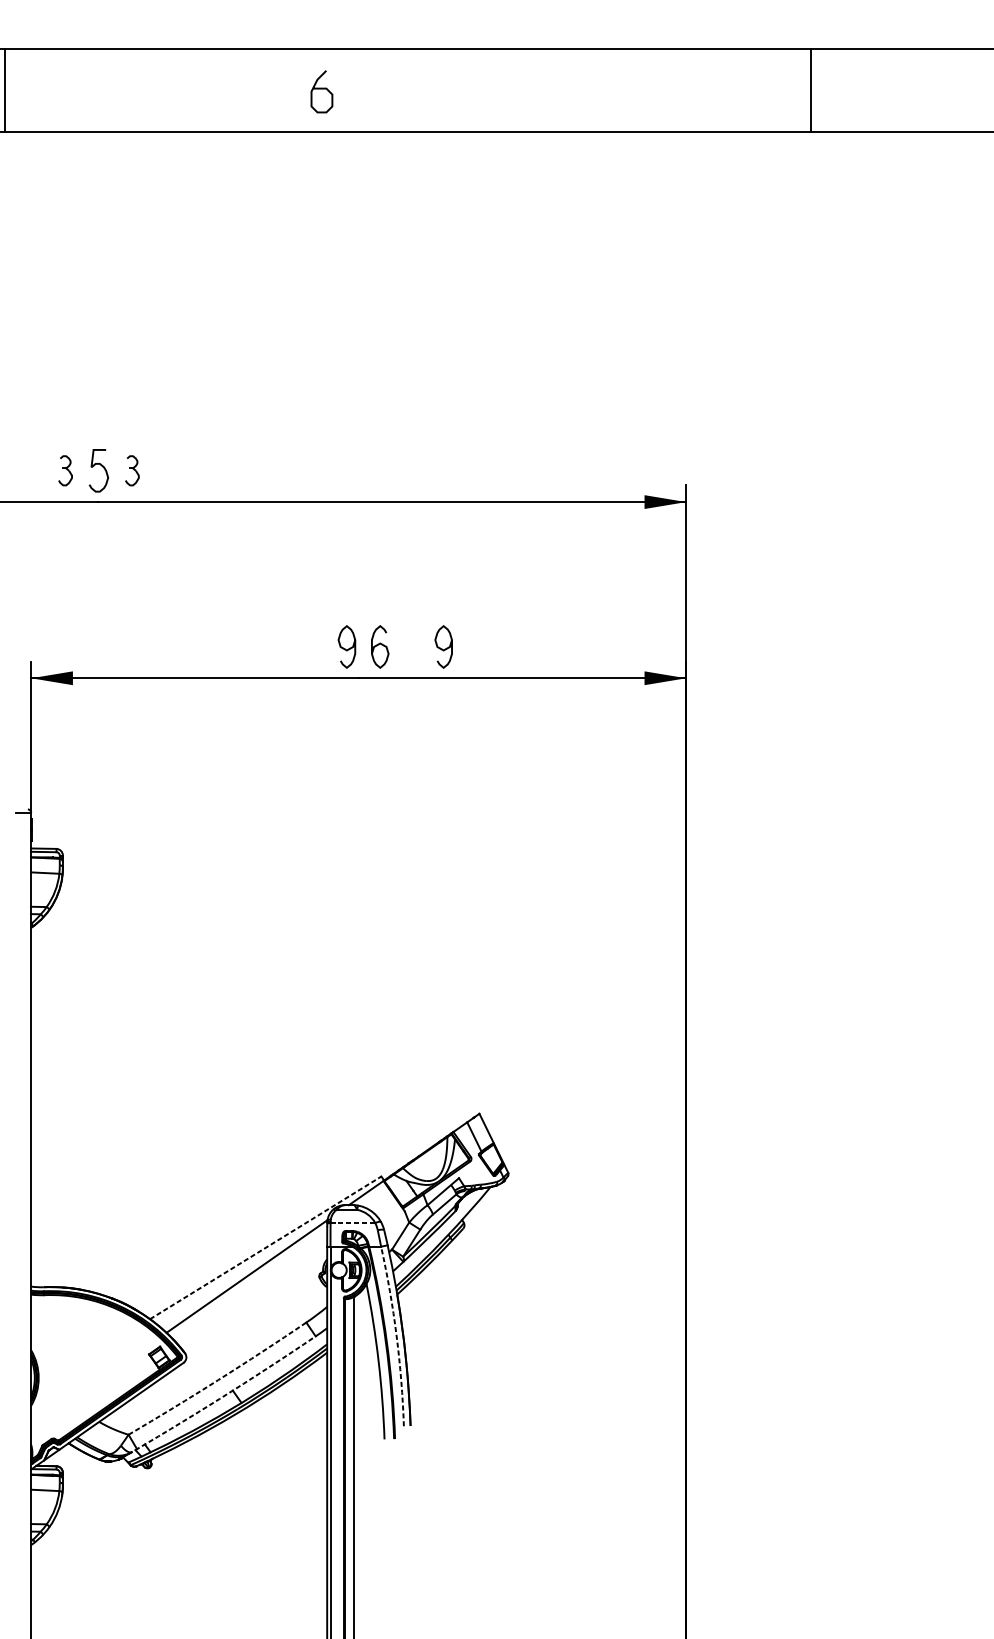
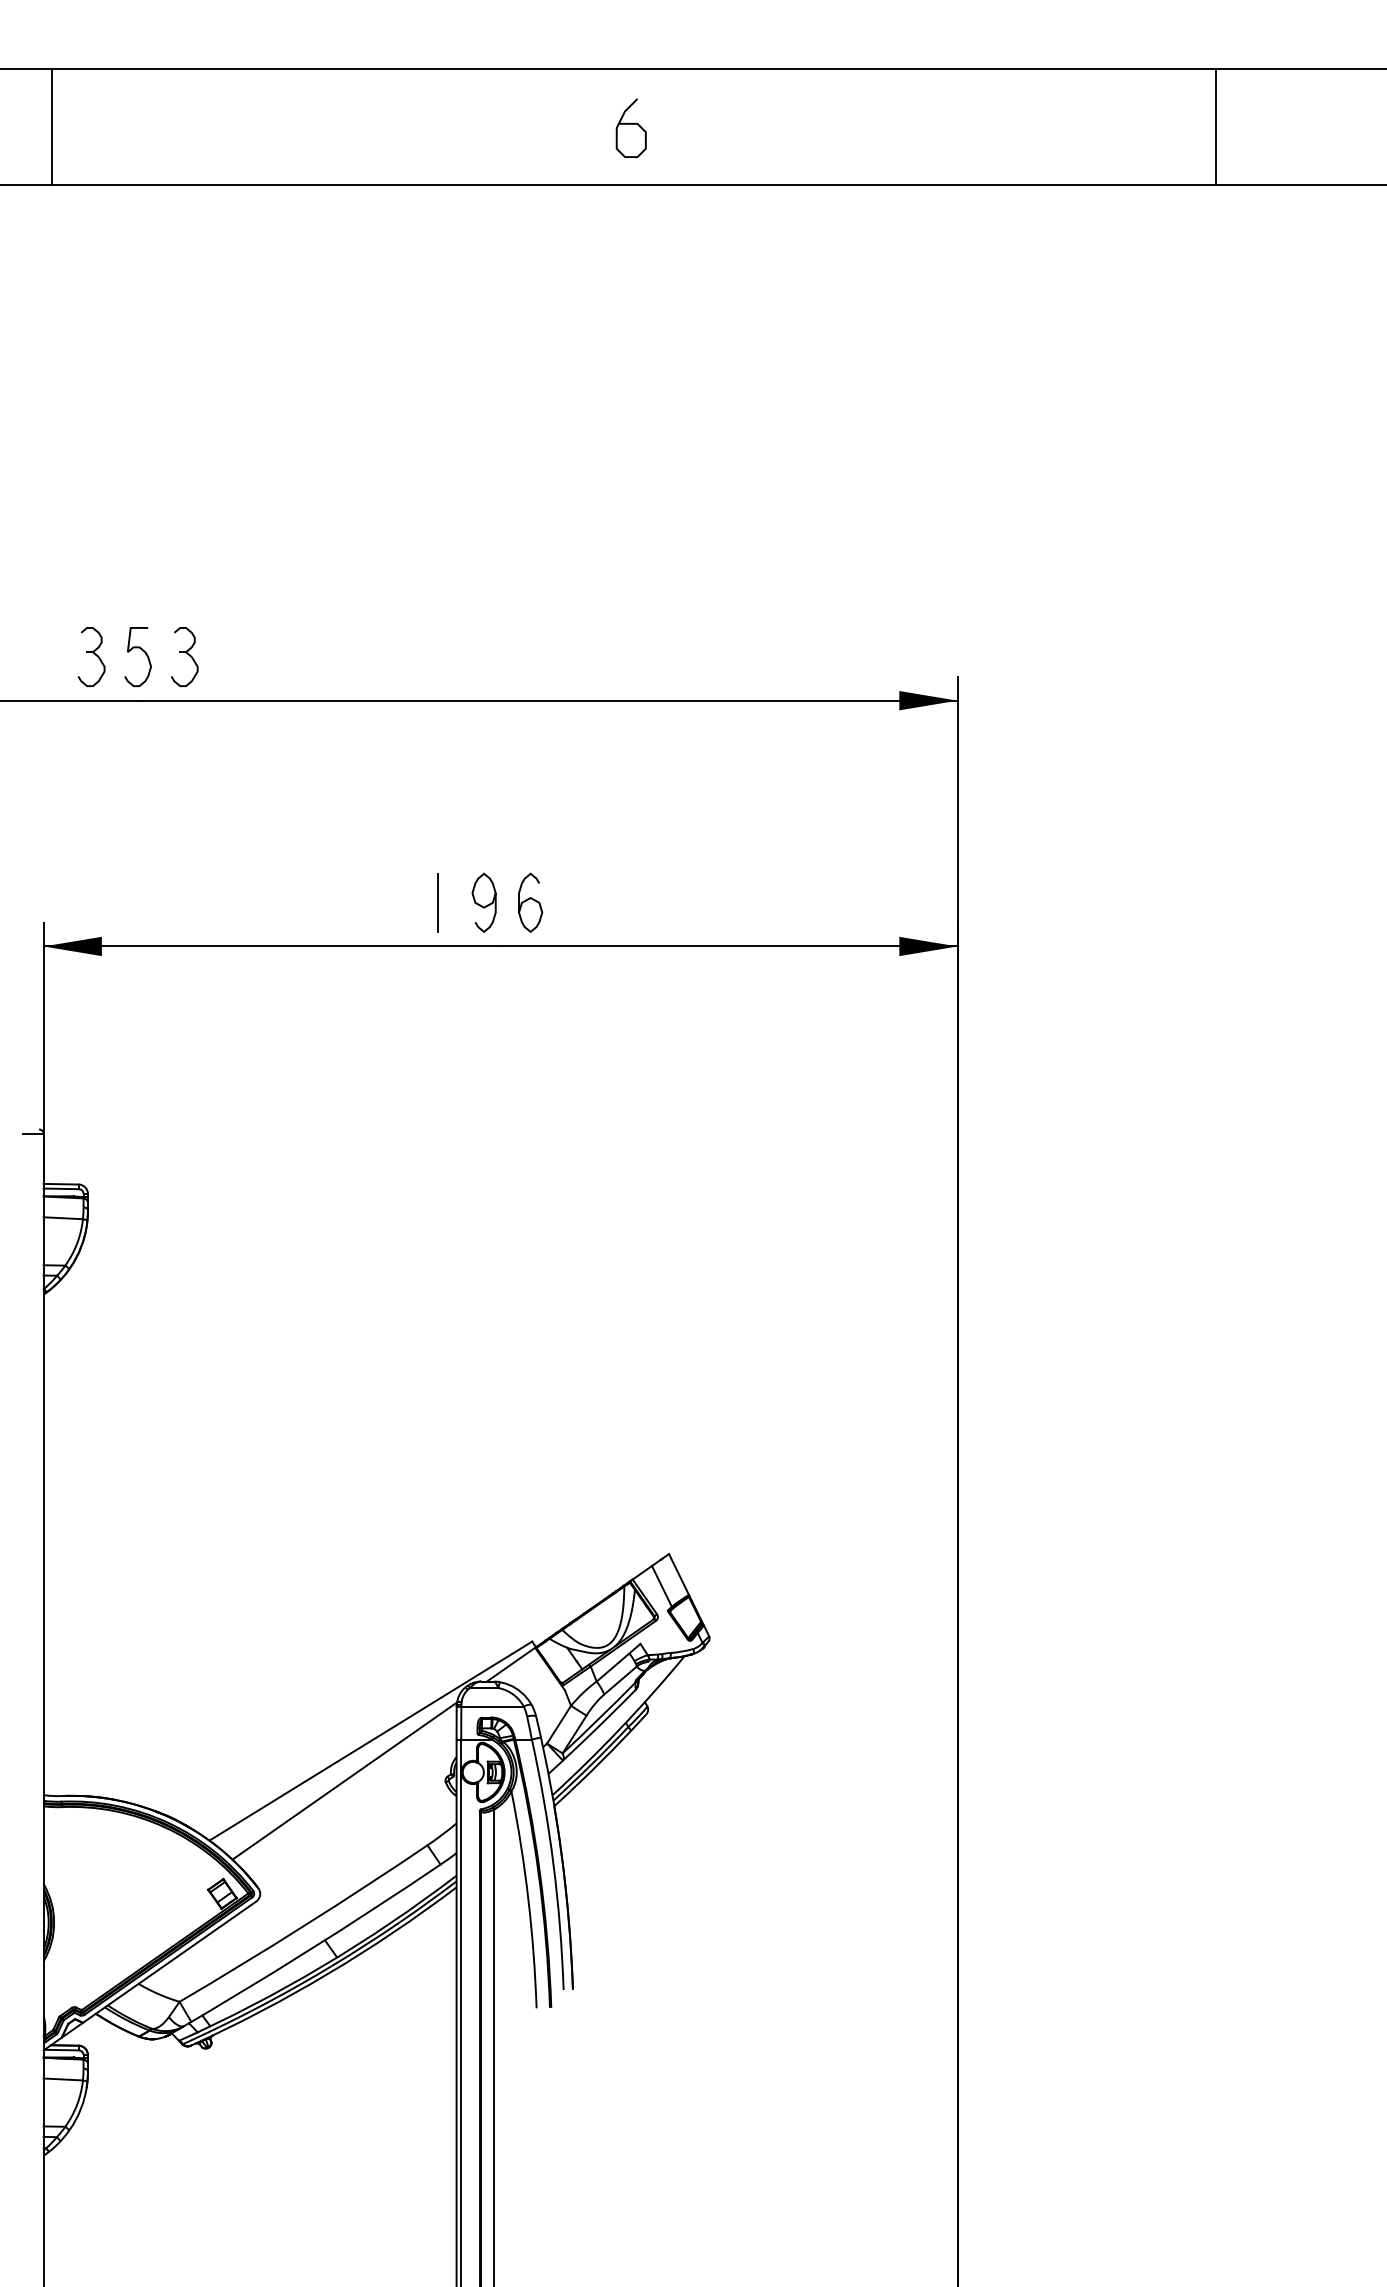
curve: (321, 89) -> (630, 124), moved
line: (4, 90) -> (52, 126), moved
line: (811, 90) -> (1216, 126), moved
part: (65, 470) -> (91, 656), size x1.43
part: (132, 470) -> (184, 656), size x1.43
line: (313, 646) -> (437, 902), added
curve: (442, 648) -> (617, 905), removed
line: (353, 1223) -> (493, 1706), dashed -> solid
line: (265, 1248) -> (370, 1741), dashed -> solid
arc: (396, 1336) -> (553, 1864), dashed -> solid
arc: (218, 1380) -> (304, 1925), dashed -> solid
arc: (219, 1398) -> (306, 1951), dashed -> solid

